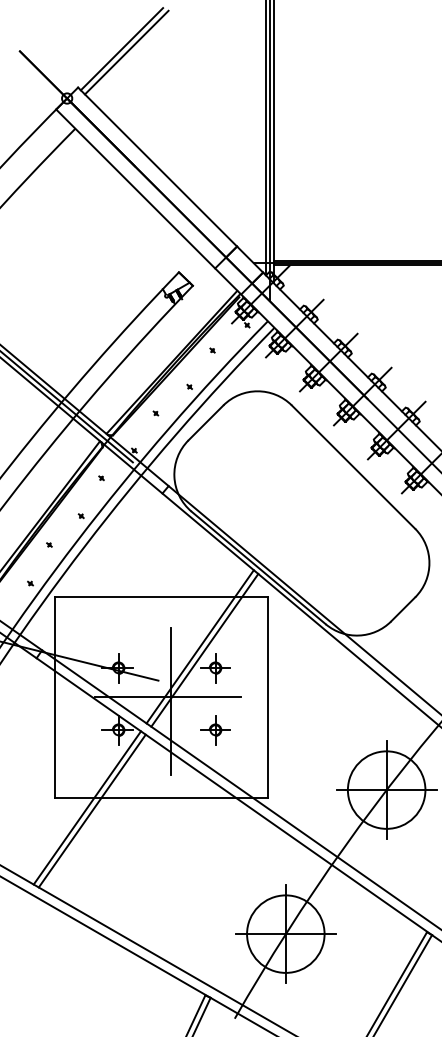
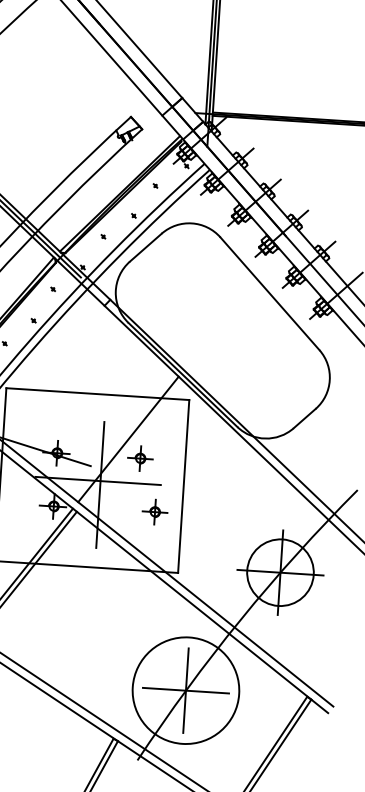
line: (204, 649) -> (132, 441), removed
part: (215, 730) -> (155, 512), moved
circle: (285, 933) -> (185, 690), size x1.6

